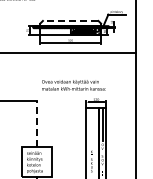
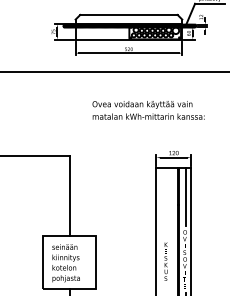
line: (70, 20) -> (128, 14), dashed -> solid
text: (73, 85) -> (147, 110), moved
line: (36, 124) -> (68, 196), dashed -> solid

